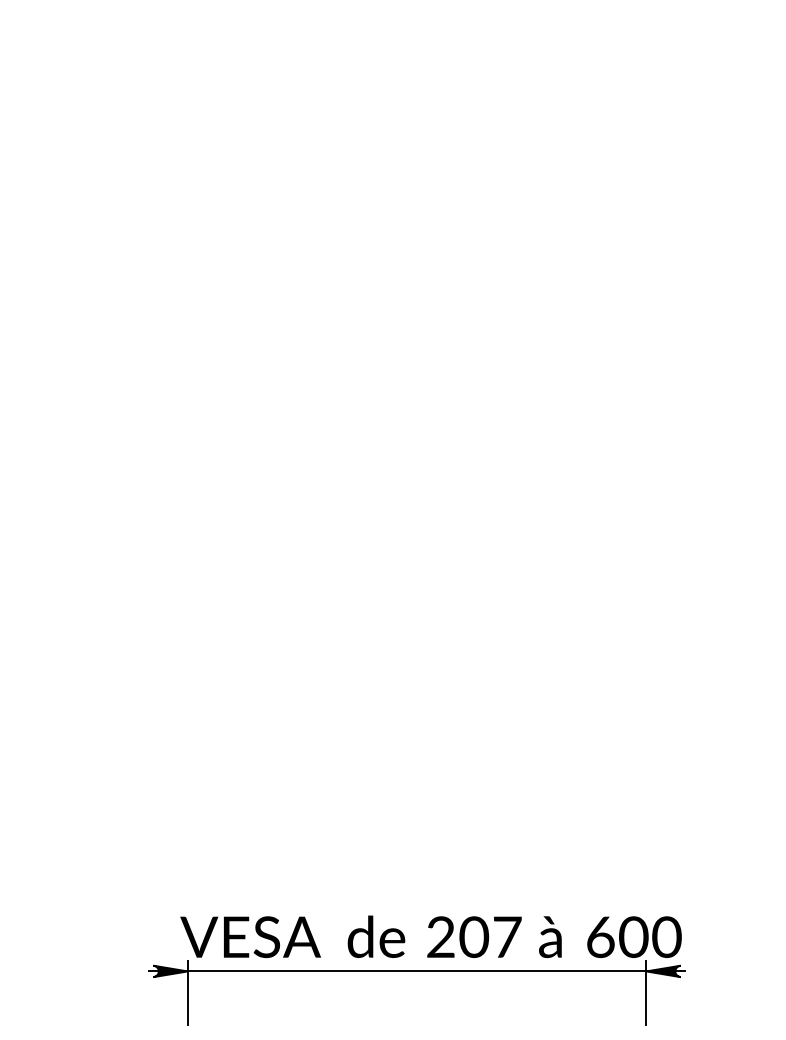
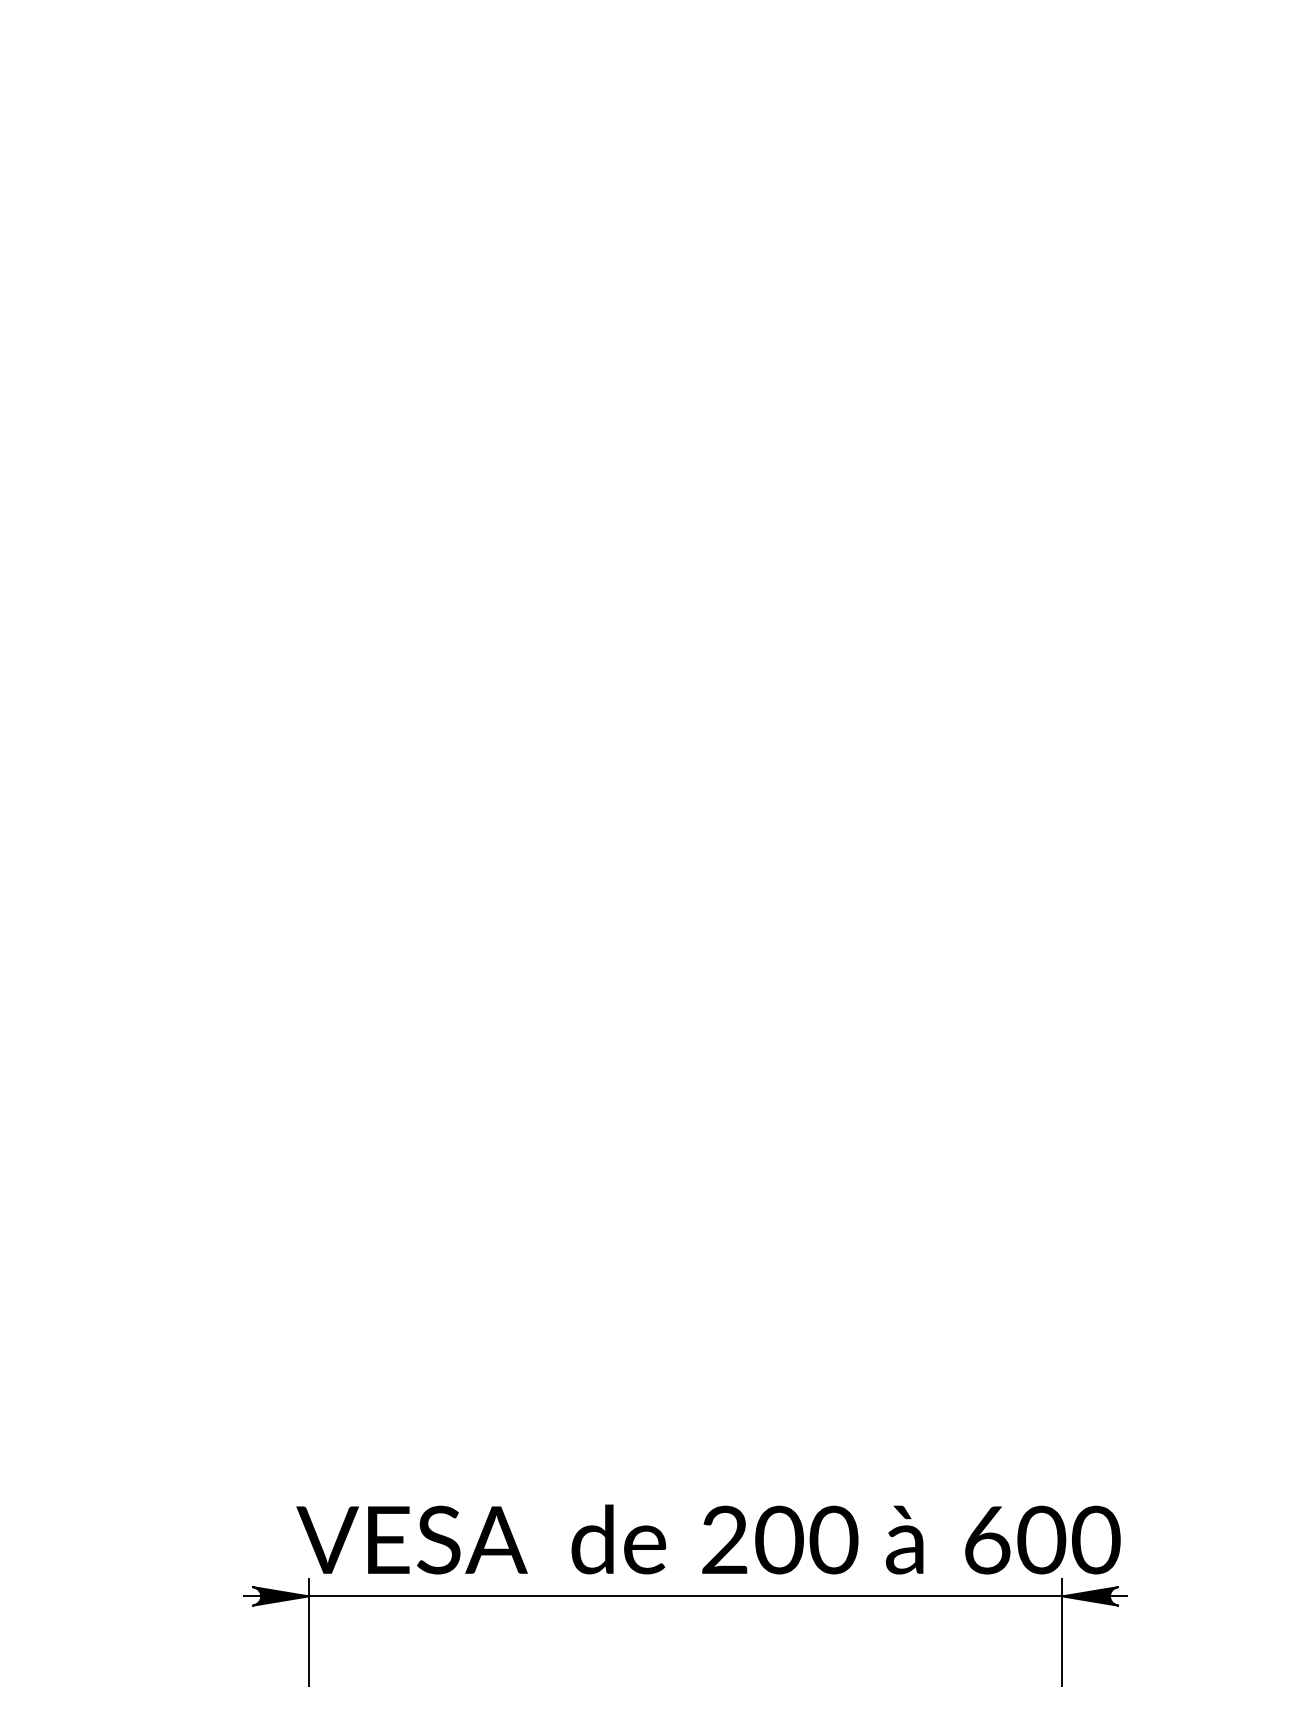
text: (507, 937) -> (834, 1540), 207 -> 200

